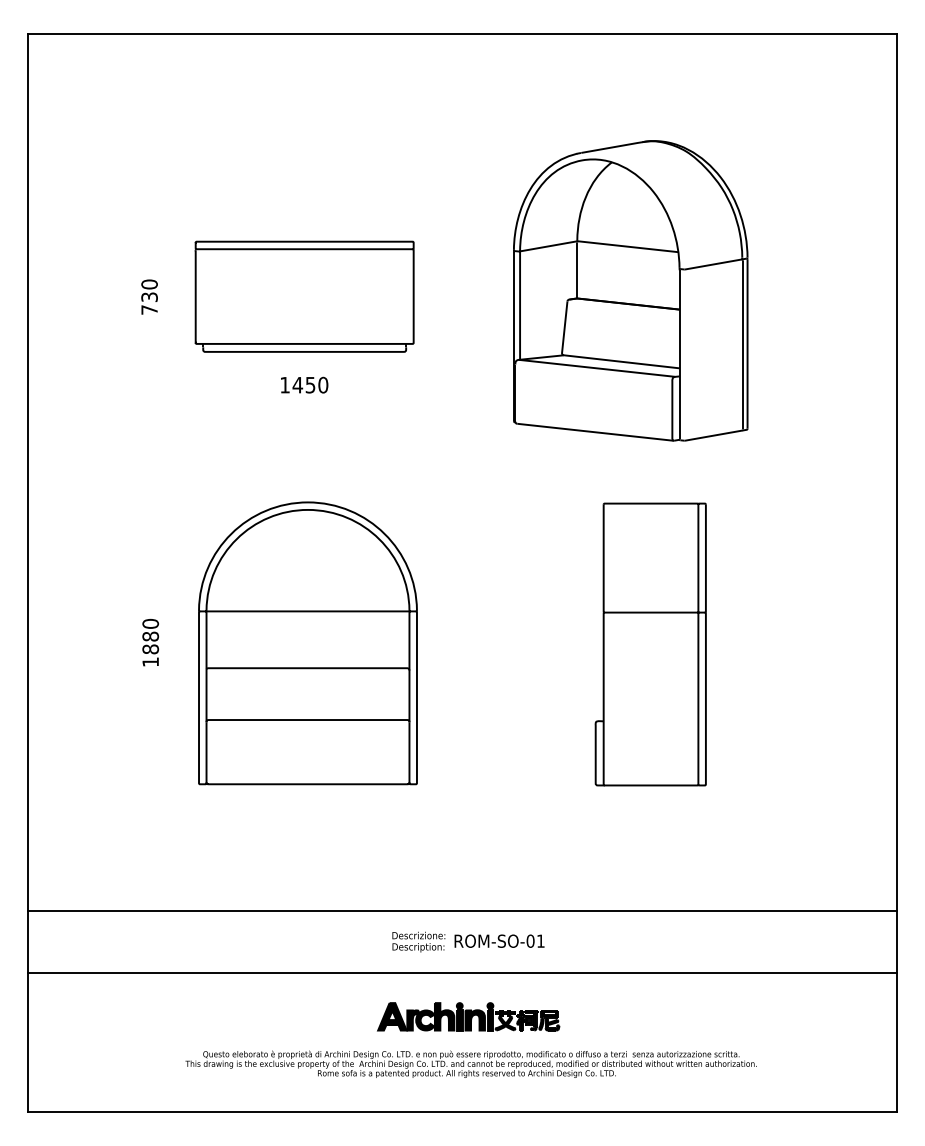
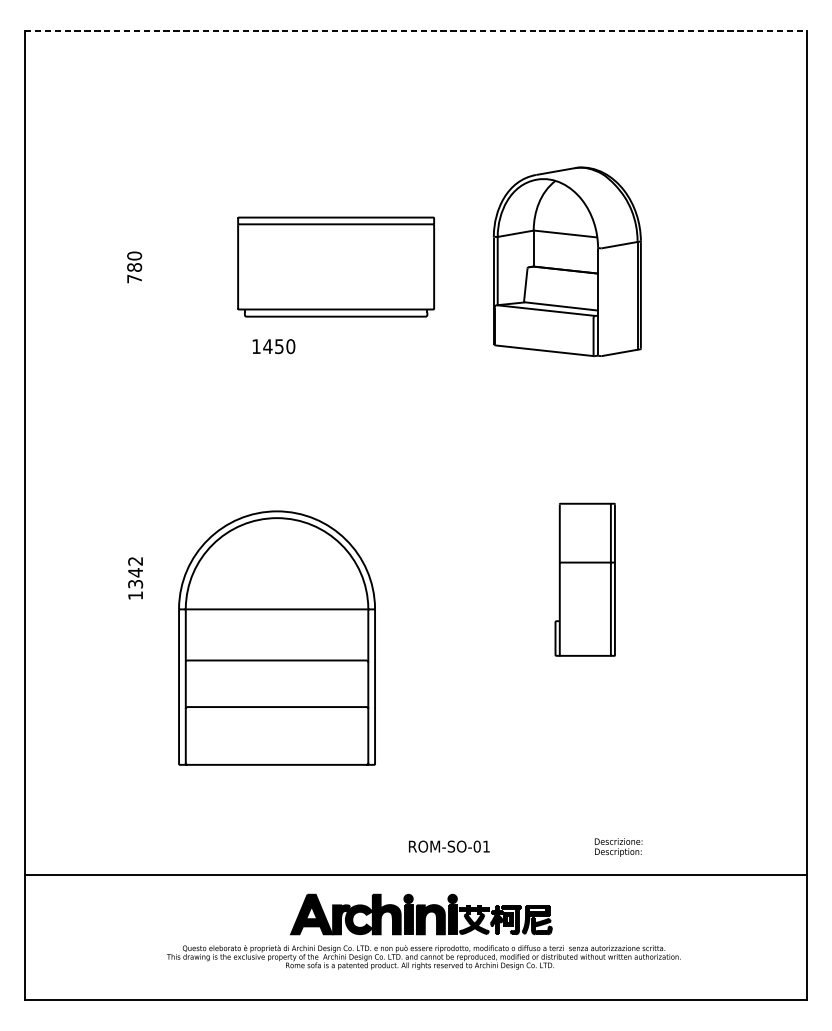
line: (462, 34) -> (416, 31), solid -> dashed
part: (630, 290) -> (567, 261), size x0.7
part: (304, 296) -> (335, 266), moved
text: (149, 297) -> (134, 267), 730 -> 780
text: (150, 636) -> (135, 572), 1880 -> 1342
part: (307, 643) -> (276, 638), moved
part: (650, 644) -> (585, 579), size x0.6
line: (462, 911) -> (416, 819), removed
text: (418, 941) -> (618, 846), moved
part: (468, 1016) -> (421, 914), size x1.6

